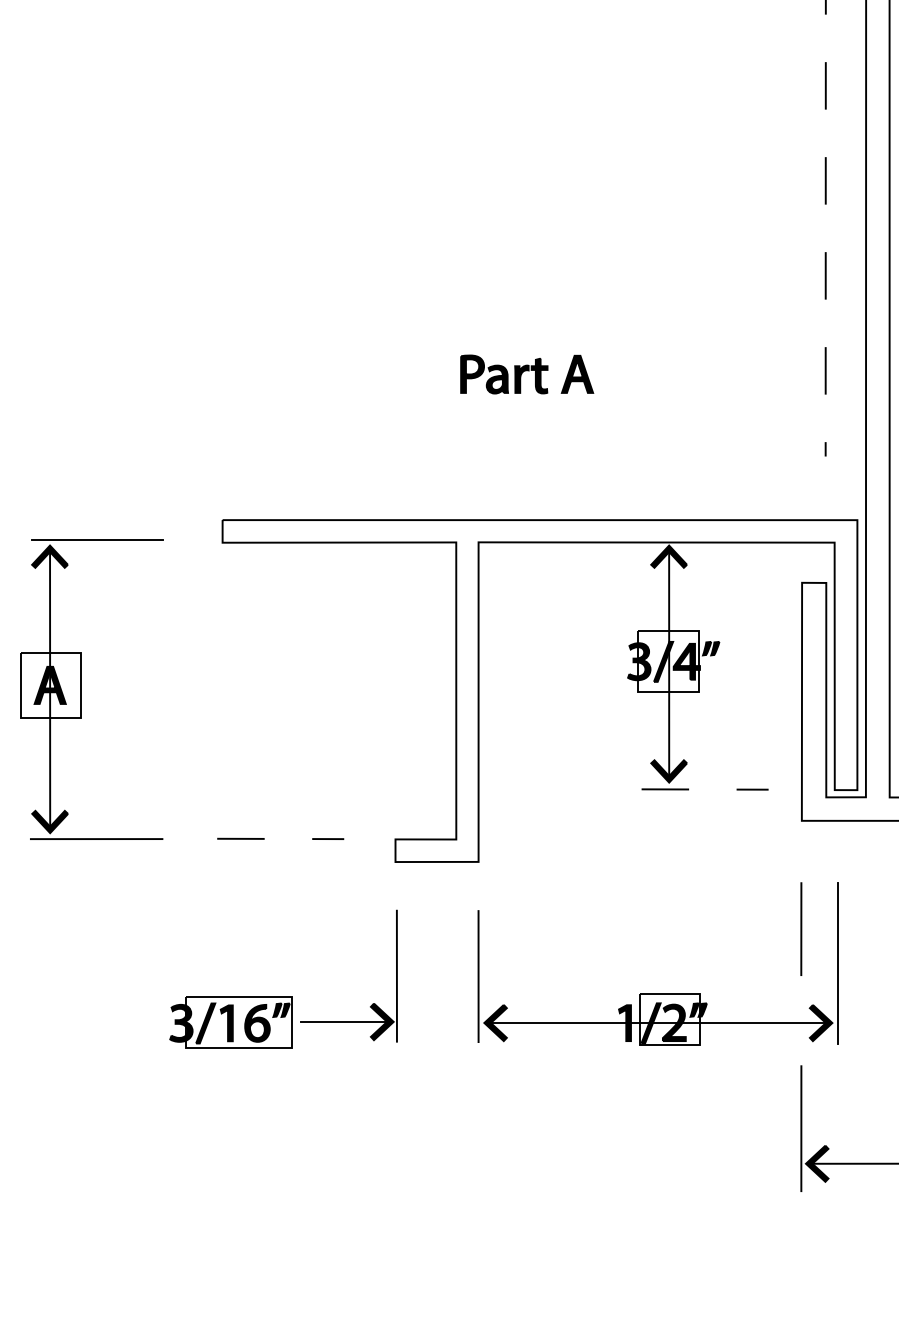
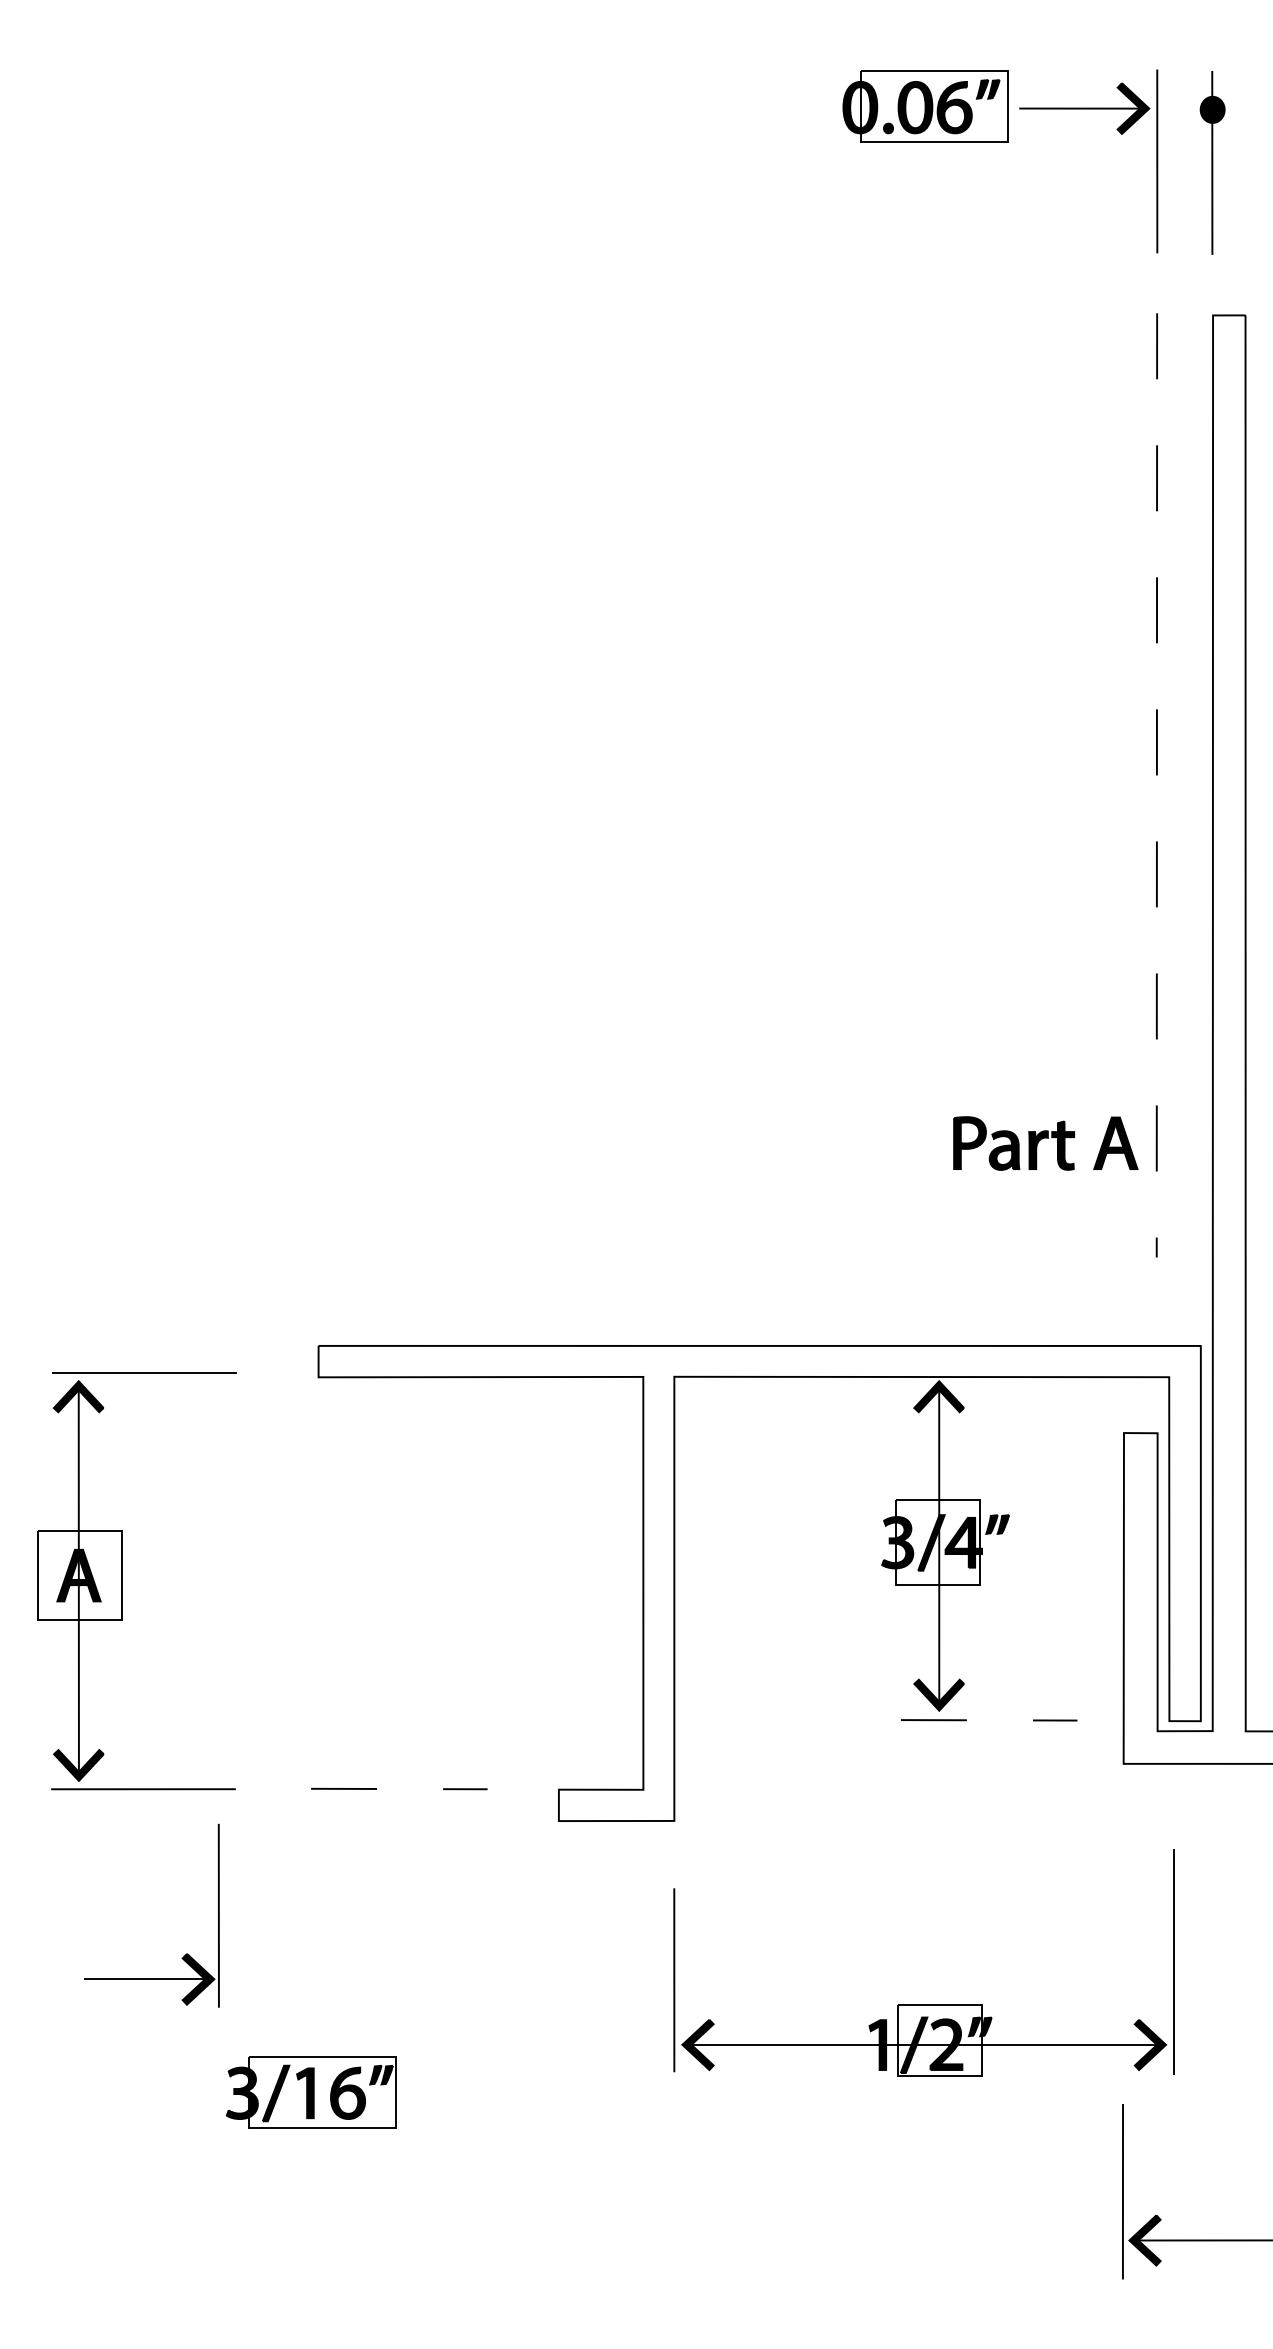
part: (526, 374) -> (1045, 1143), moved
line: (801, 929) -> (1122, 1914), removed
part: (373, 1003) -> (186, 1953), moved
part: (231, 1022) -> (311, 2092), moved

